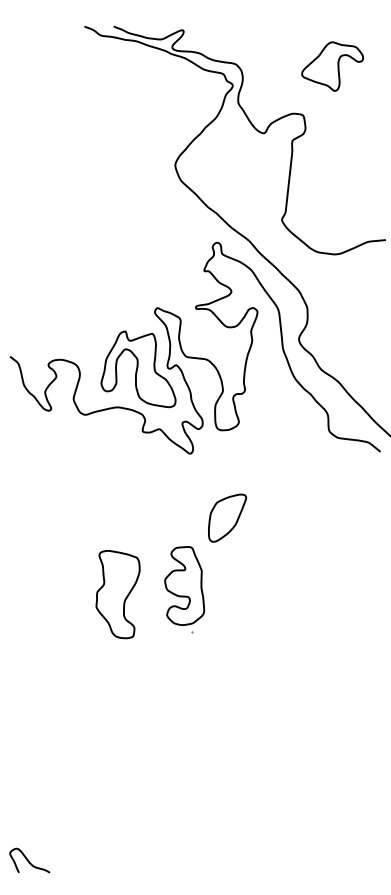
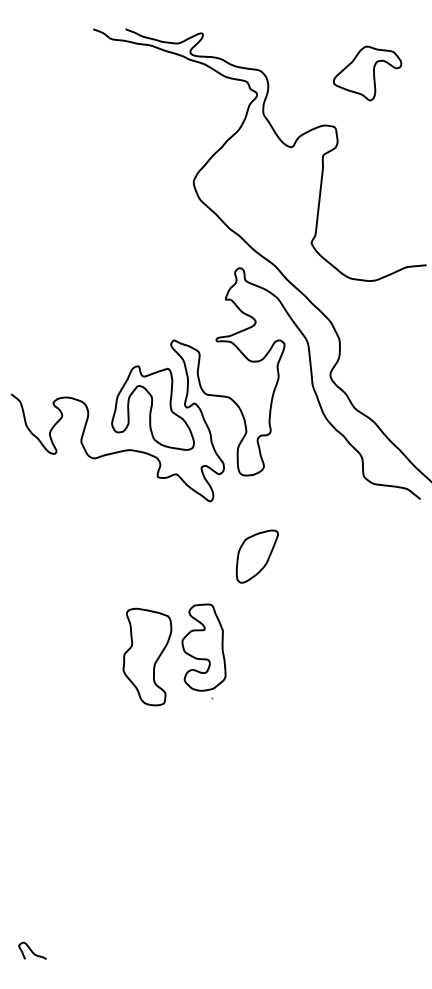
part: (226, 518) -> (256, 556), moved
part: (118, 594) -> (147, 656), moved
part: (29, 860) -> (32, 950), size x0.62

